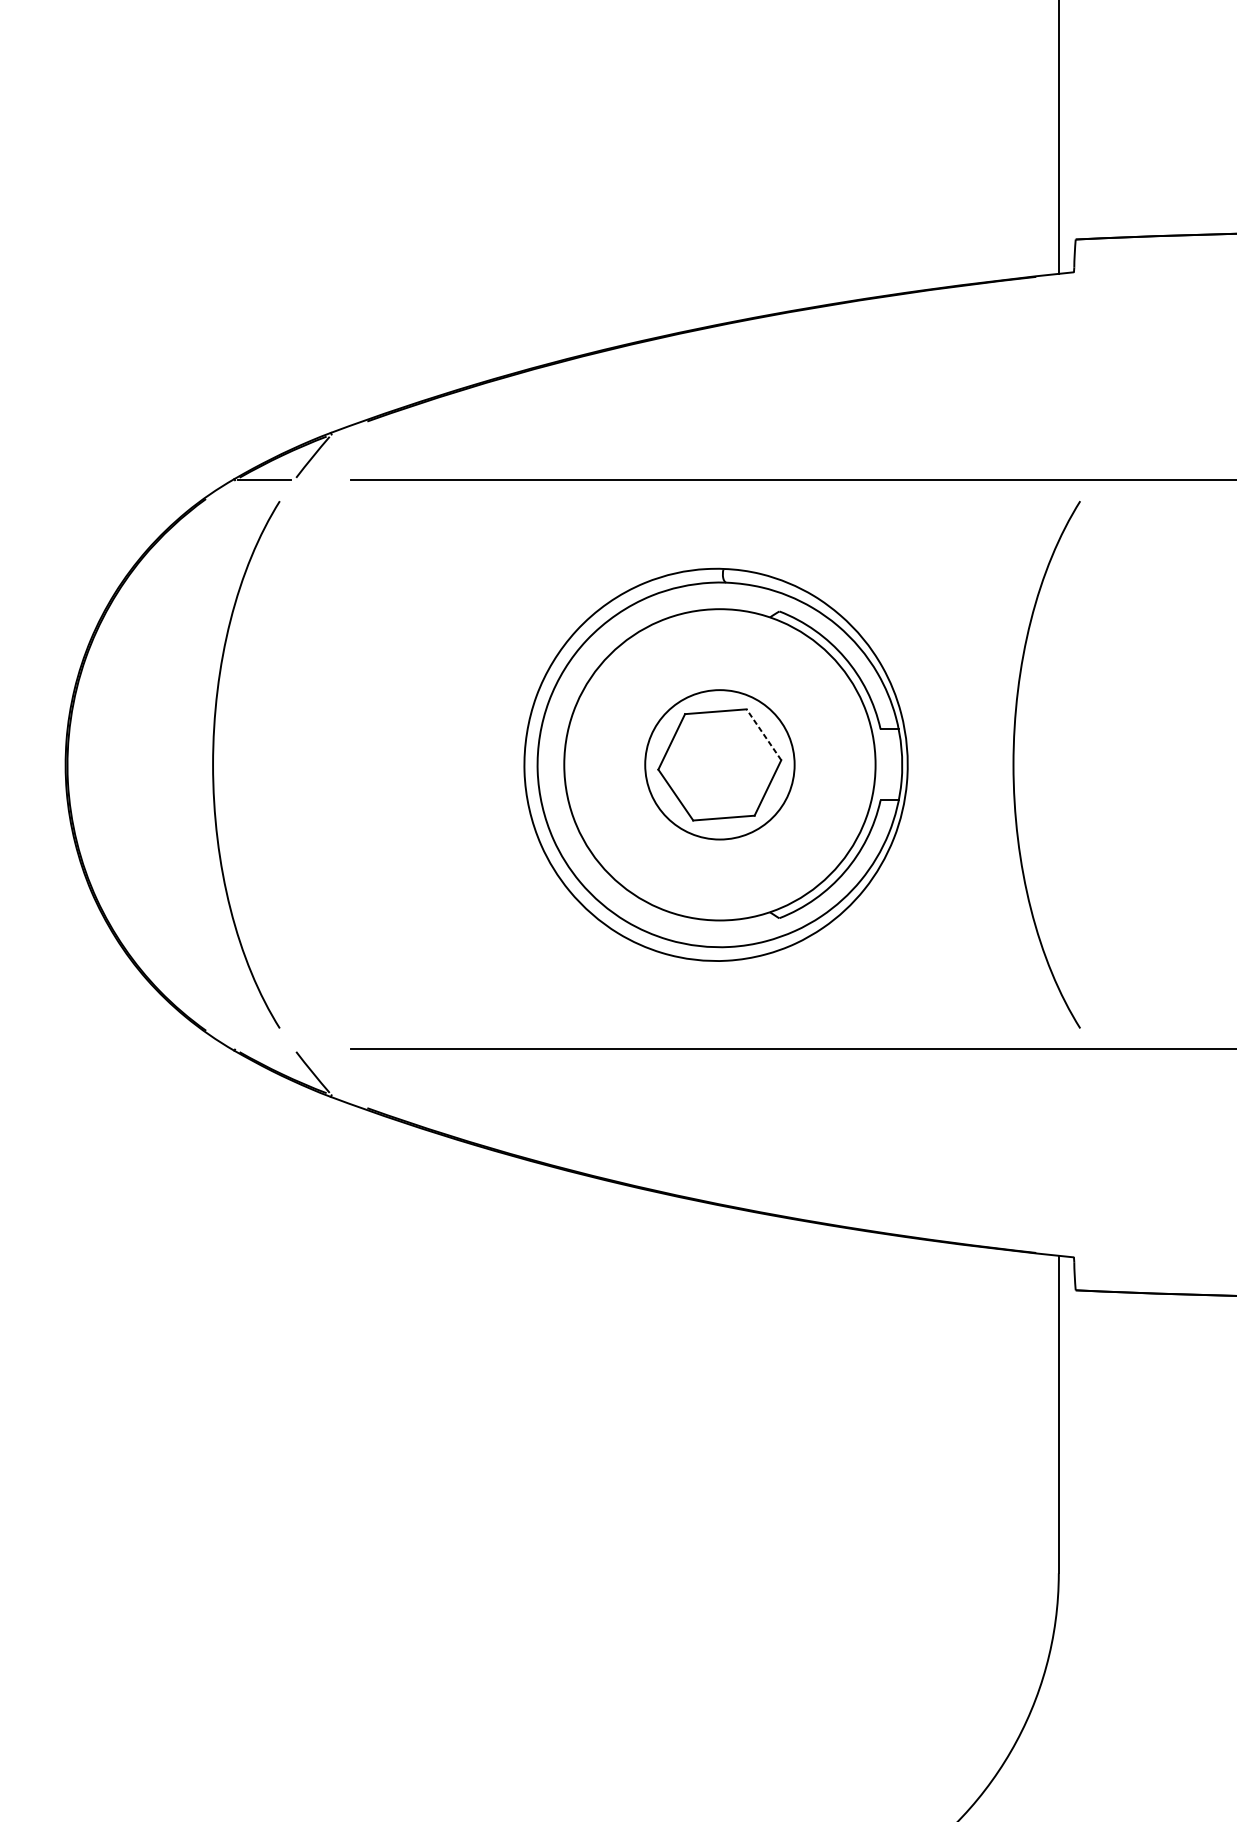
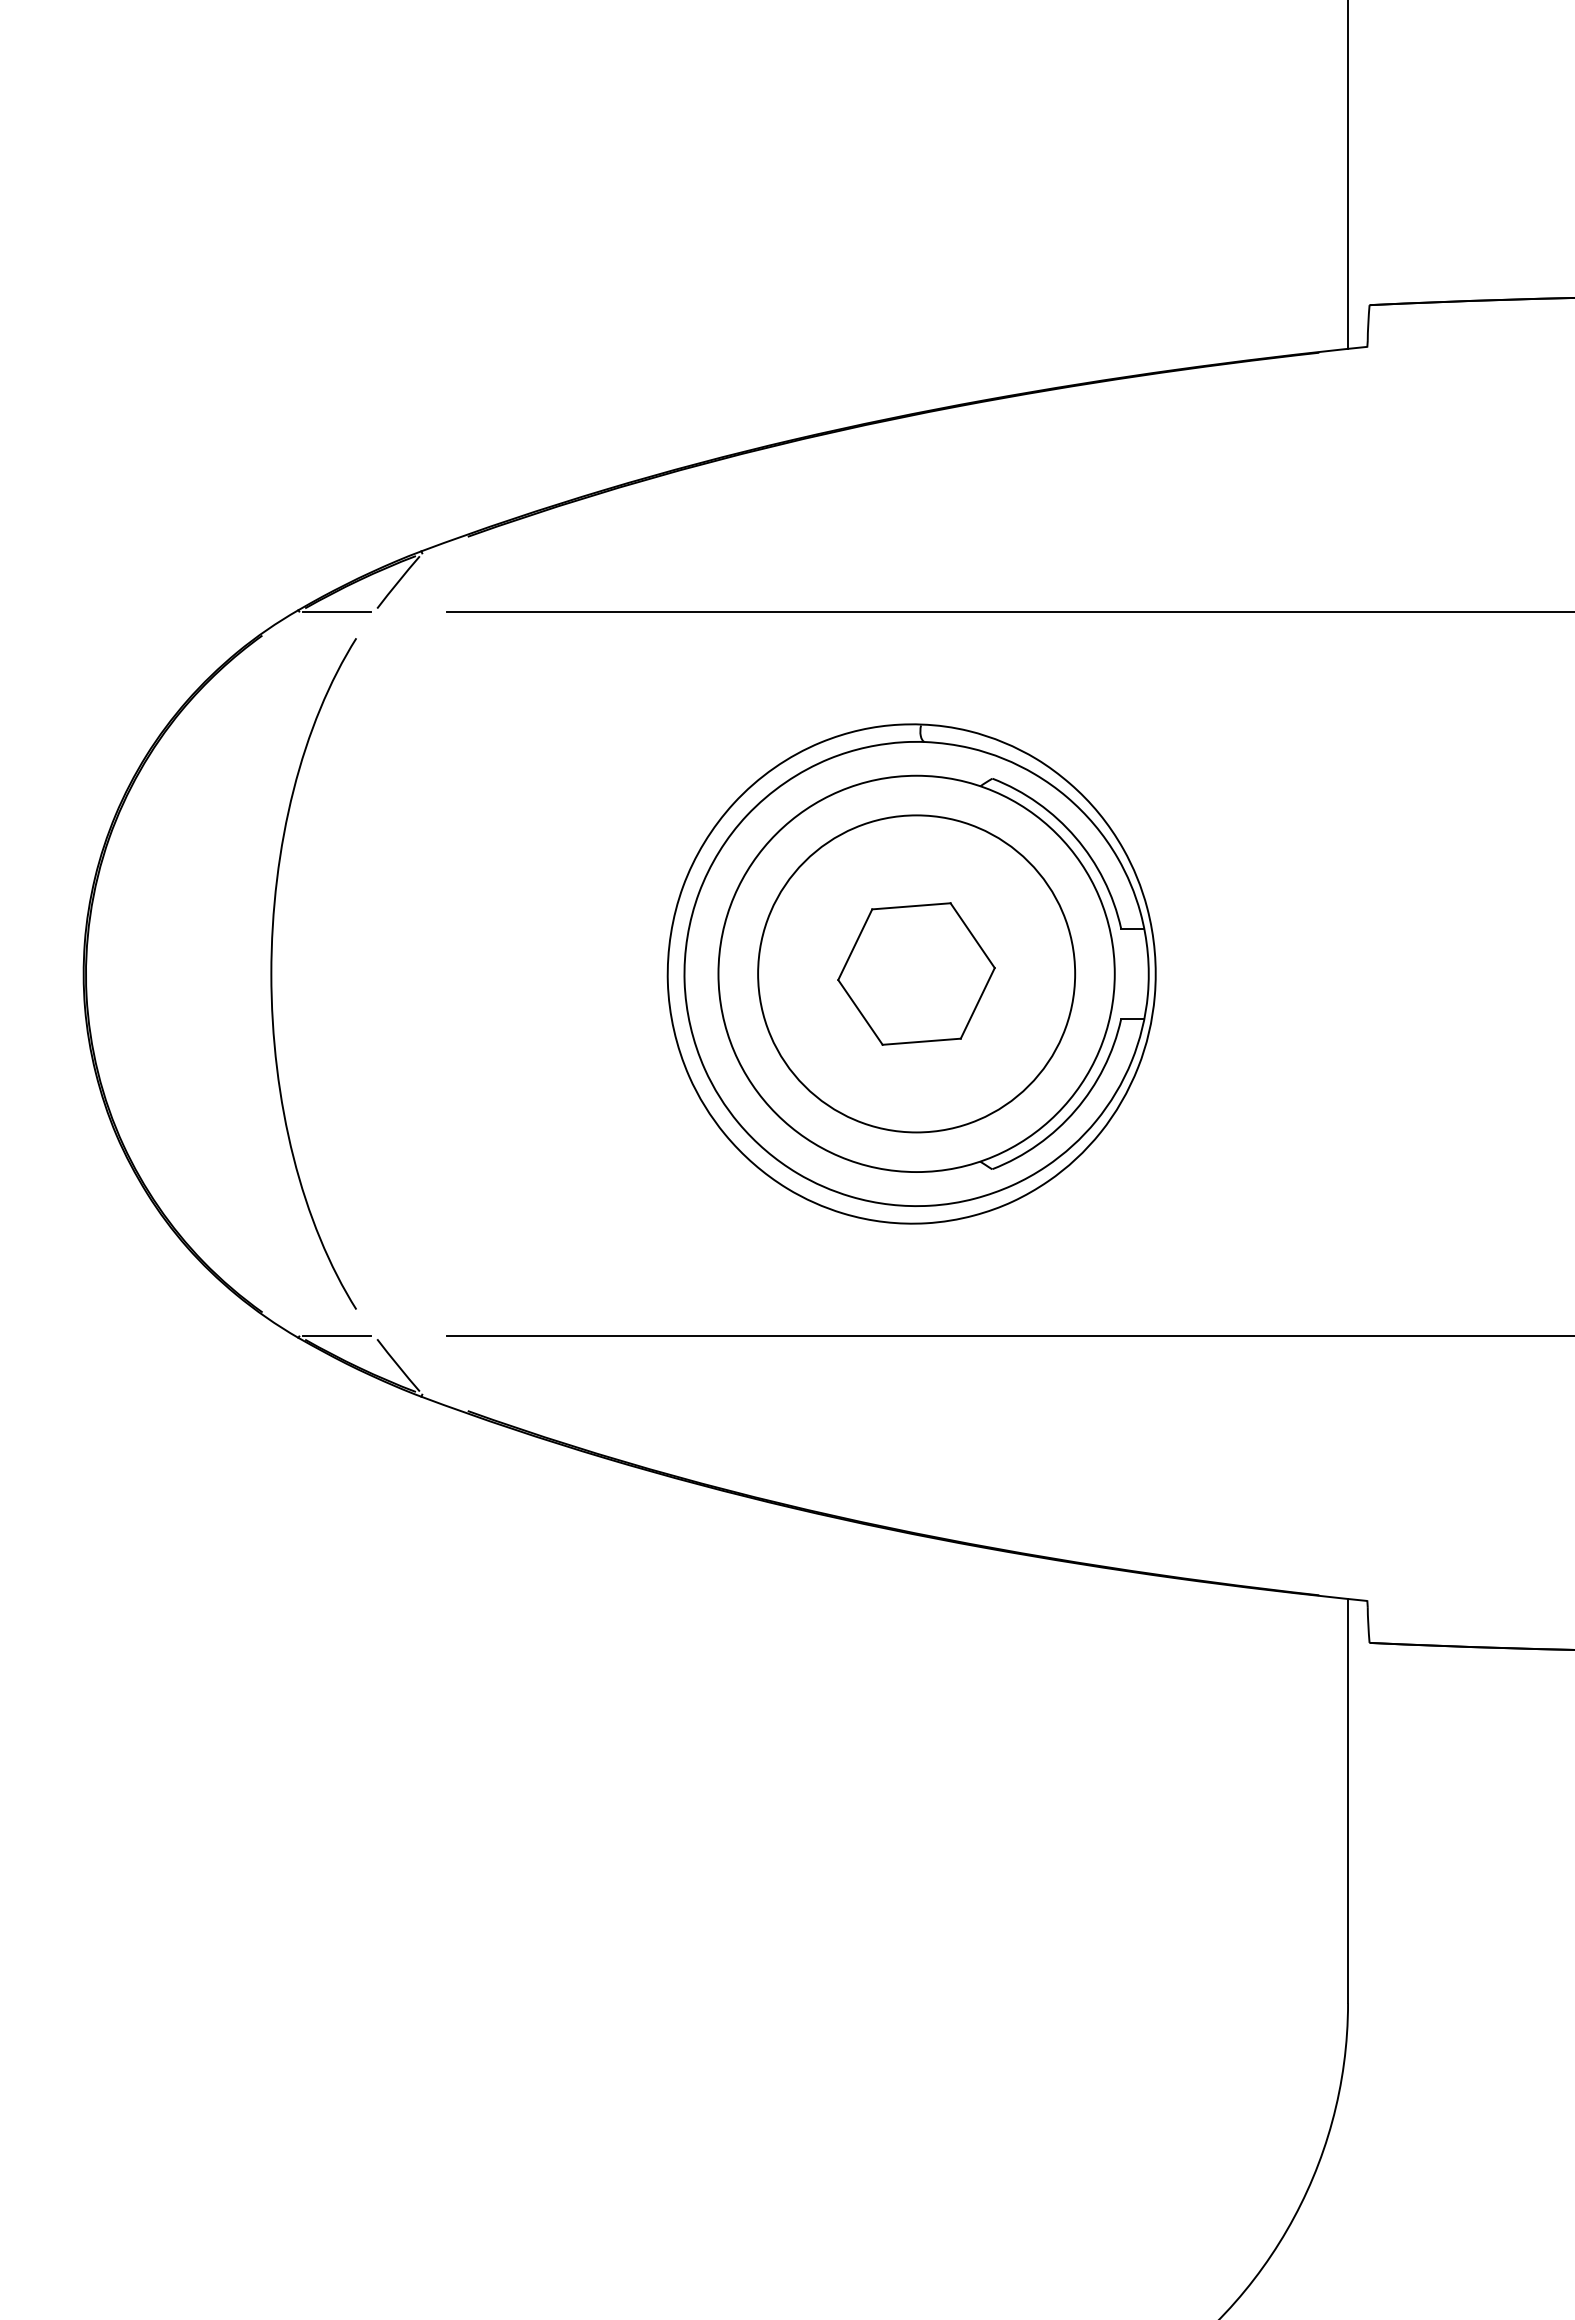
line: (763, 734) -> (972, 935), dashed -> solid
circle: (719, 764) -> (916, 973), size x1.67
curve: (1014, 764) -> (1291, 973), removed
line: (264, 1049) -> (336, 1336), added

